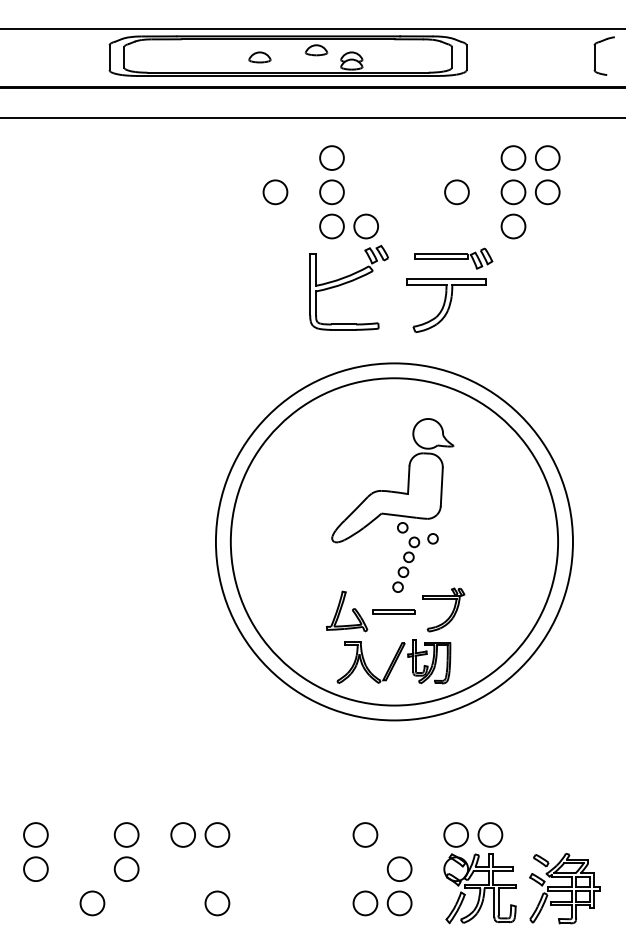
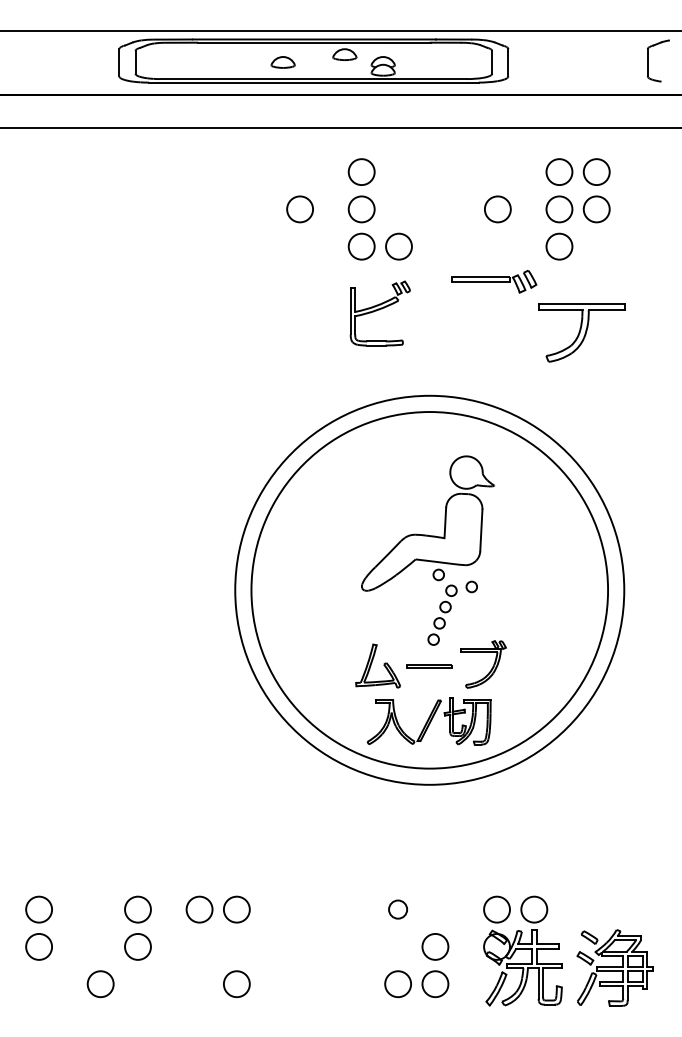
part: (349, 287) -> (380, 313), size x0.7
part: (445, 305) -> (581, 332), moved
circle: (364, 834) -> (397, 909), size x0.7

